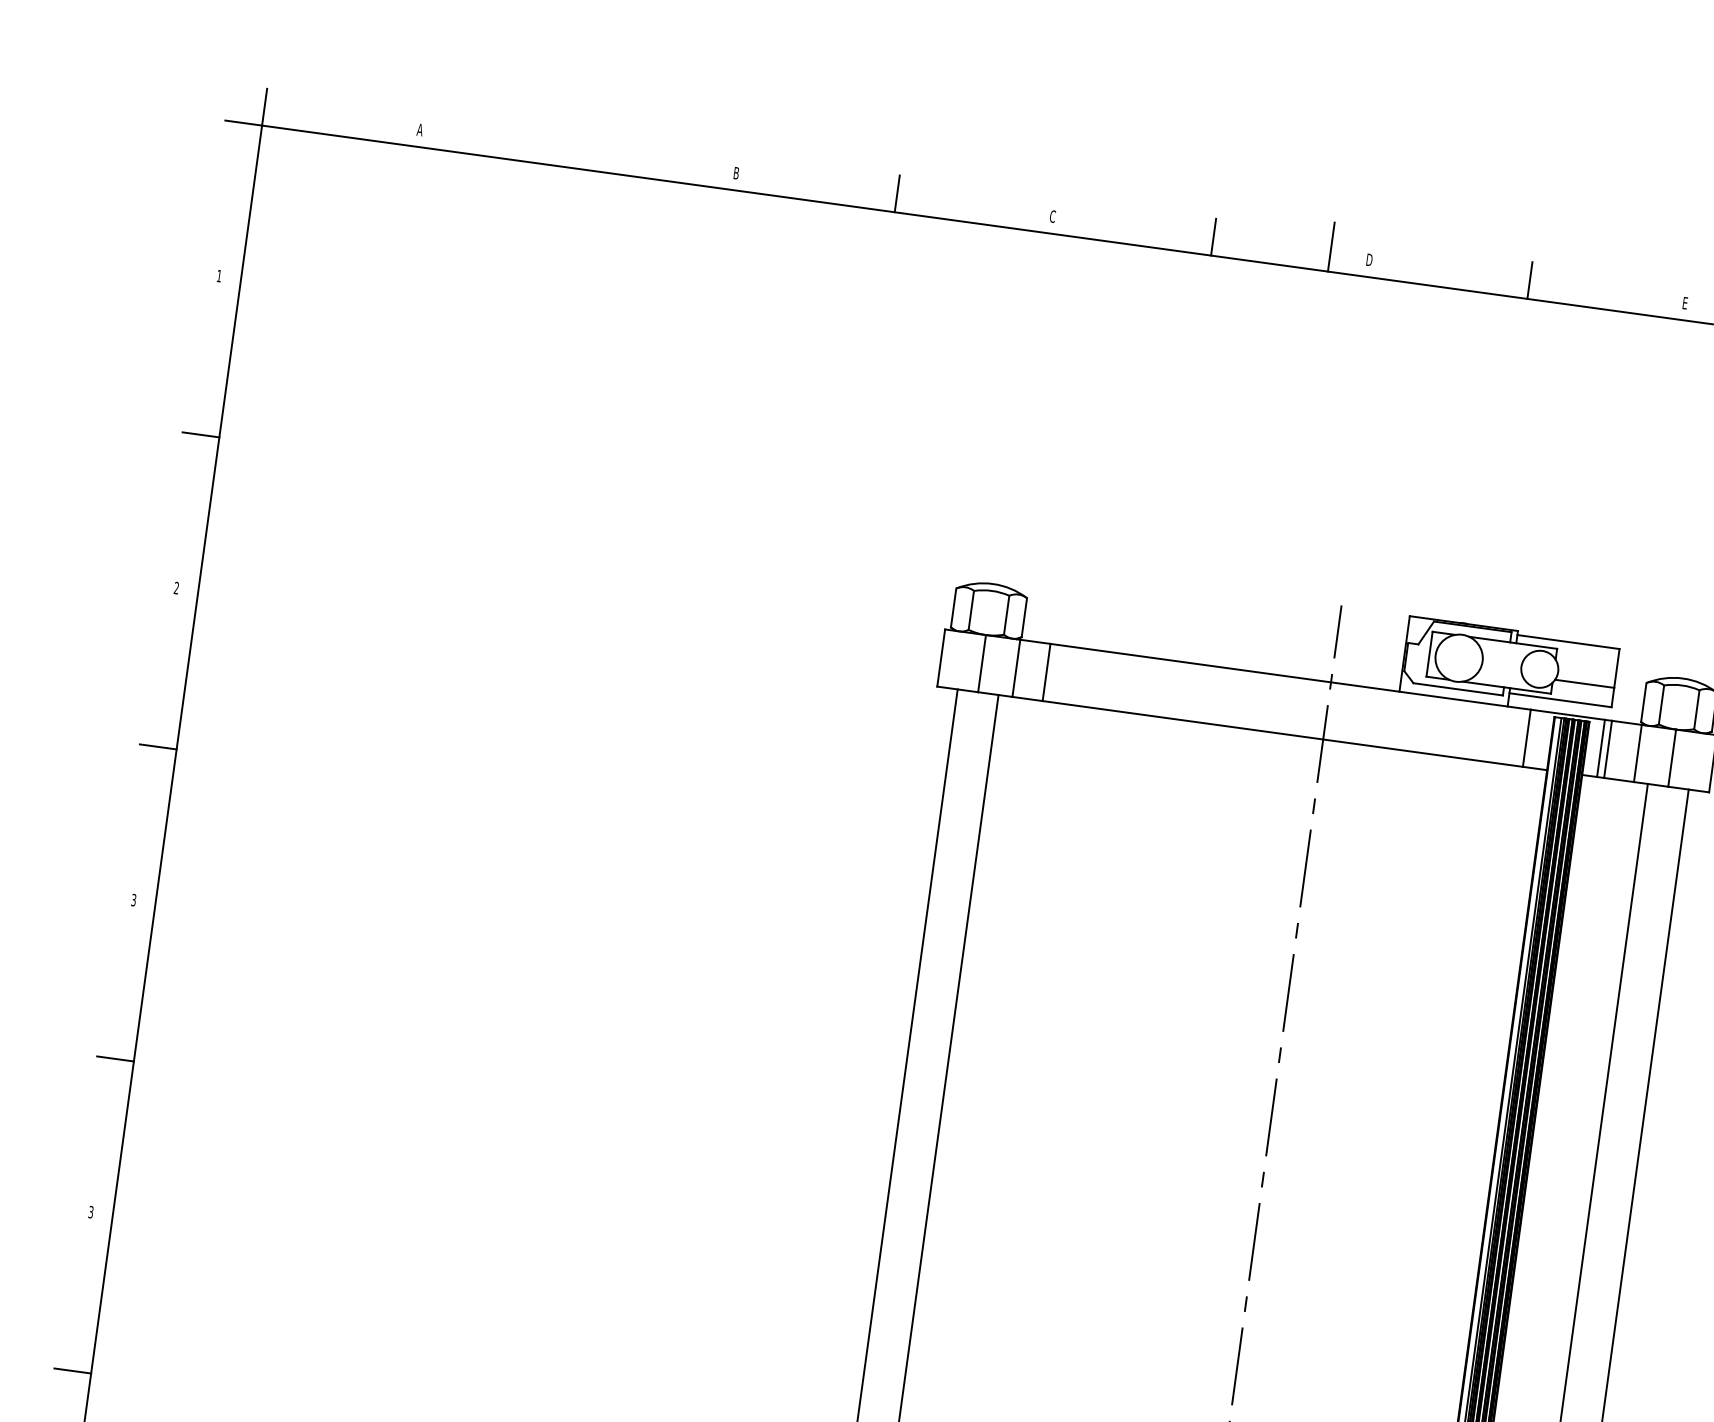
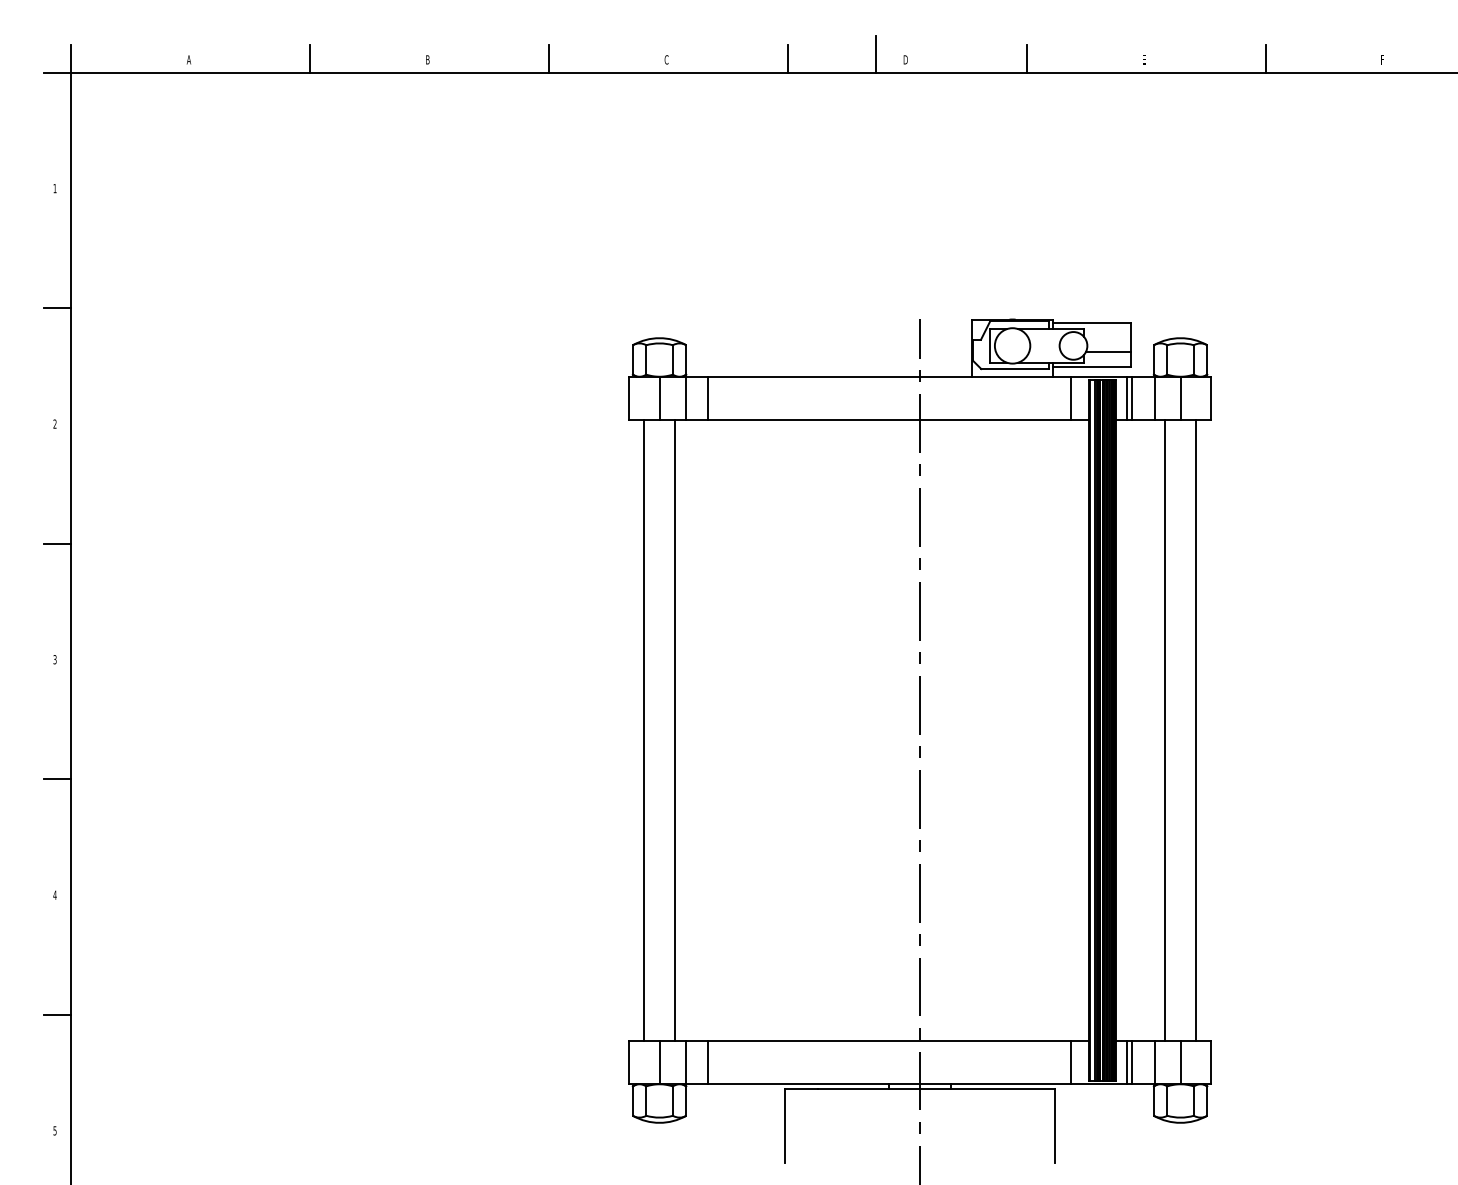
line: (581, 150) -> (310, 58), added
text: (90, 1211) -> (54, 894), 3 -> 4

